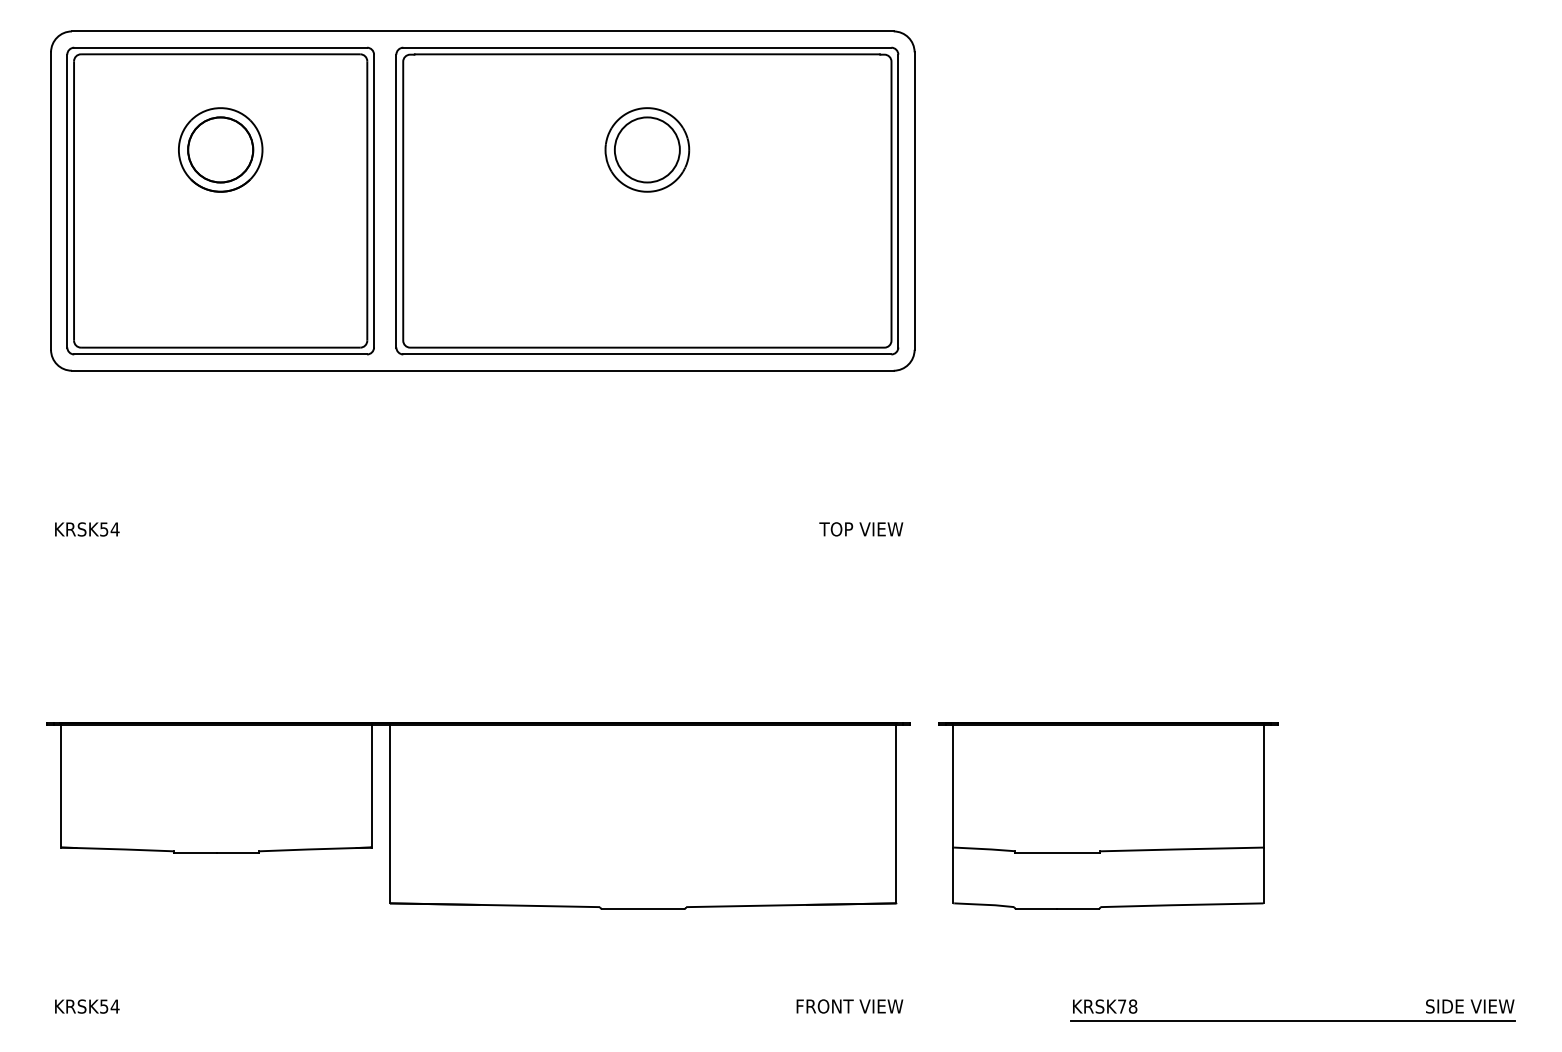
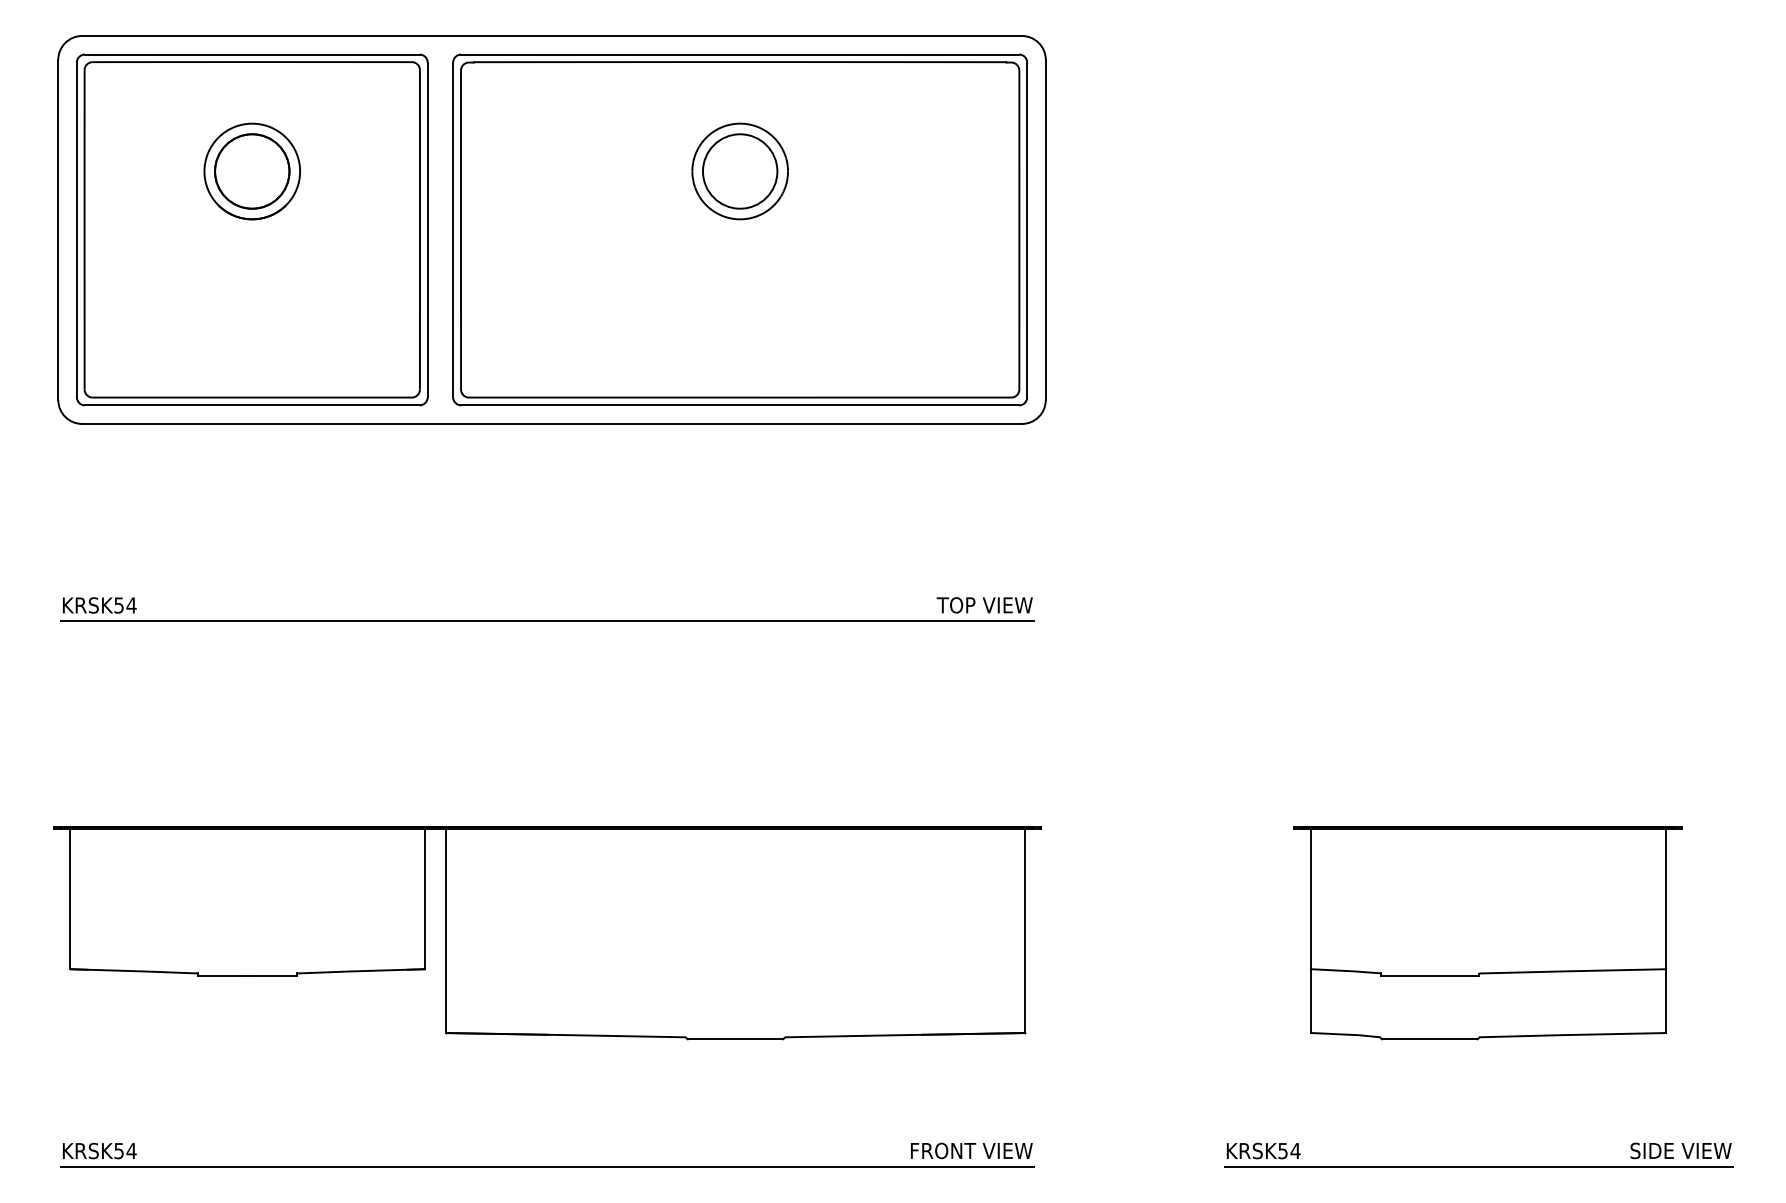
line: (478, 543) -> (547, 621), added
part: (1108, 815) -> (1488, 932), moved
text: (1127, 1006) -> (1289, 1150), KRSK78 -> KRSK54
line: (478, 1020) -> (547, 1166), added

